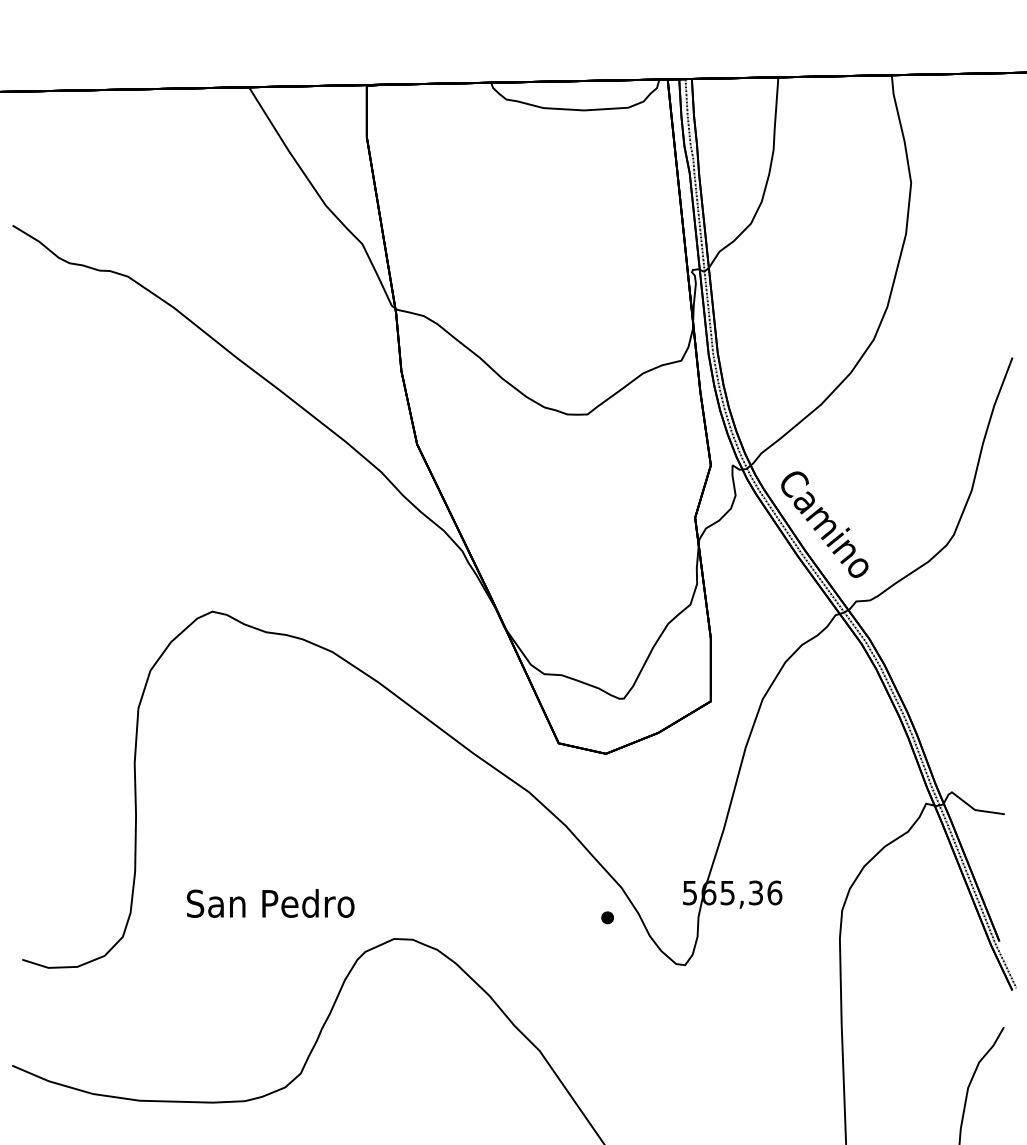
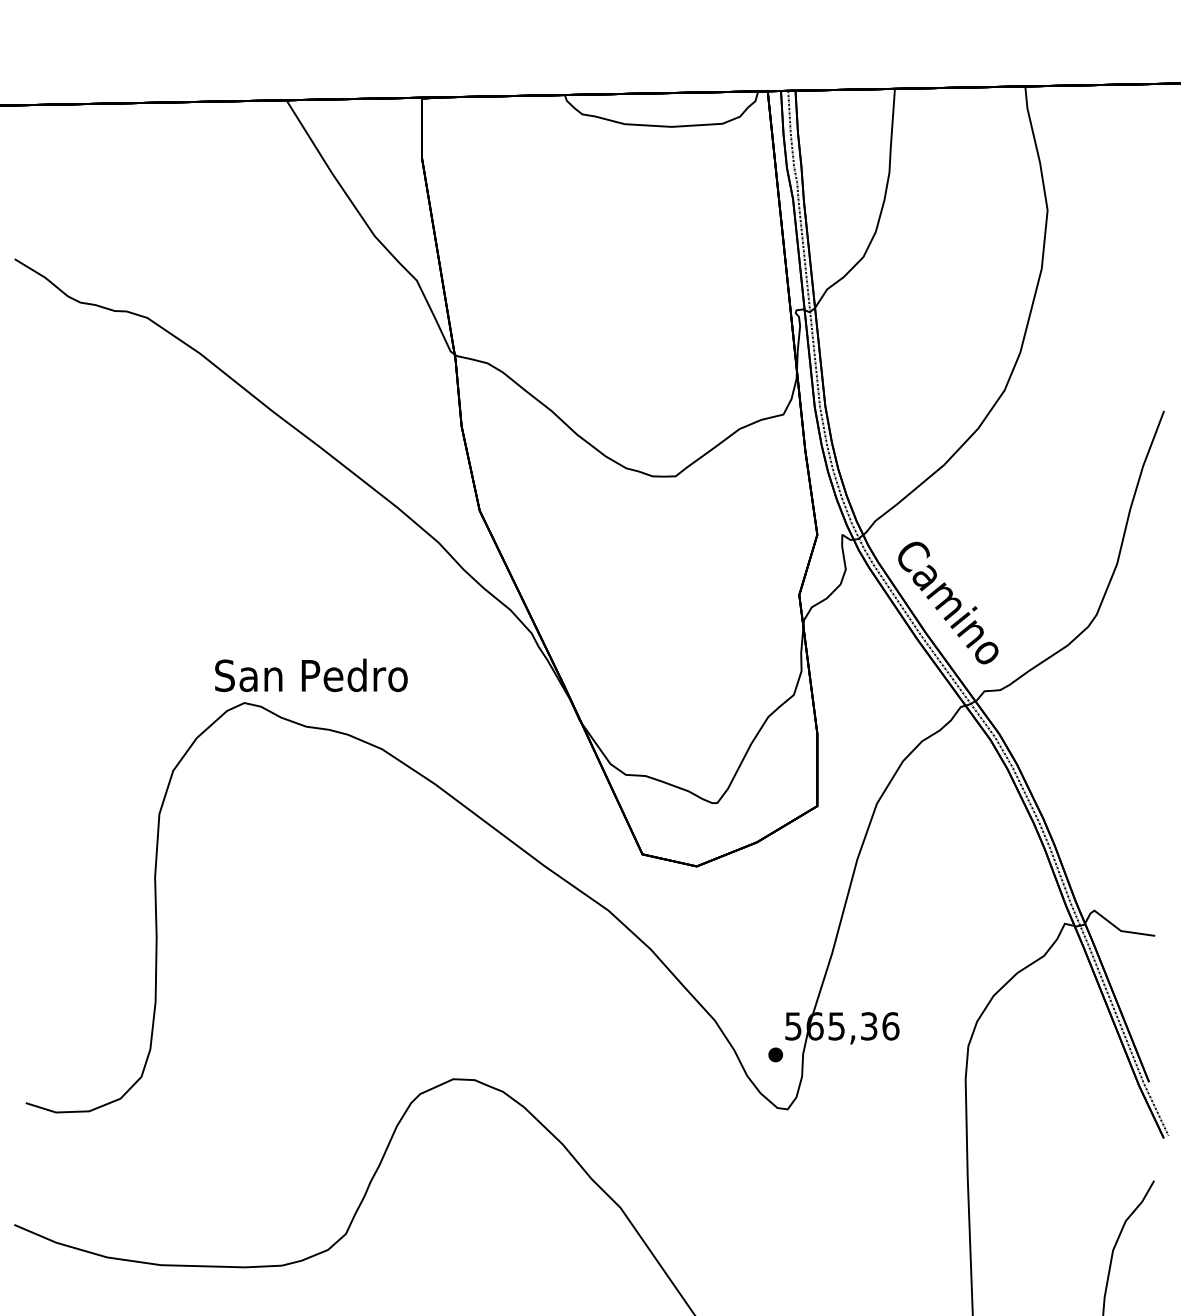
text: (270, 903) -> (311, 675), moved
part: (607, 917) -> (775, 1054), moved

